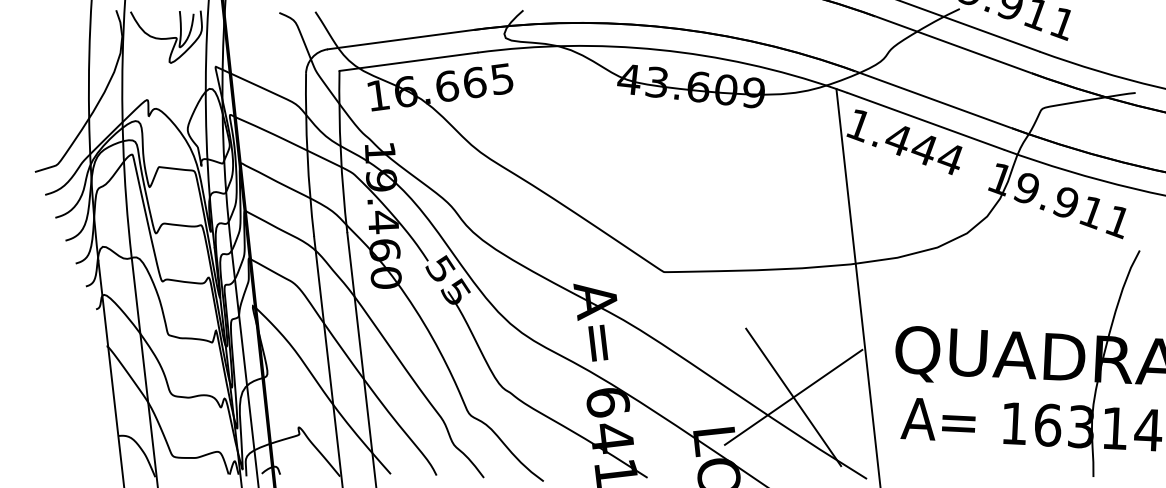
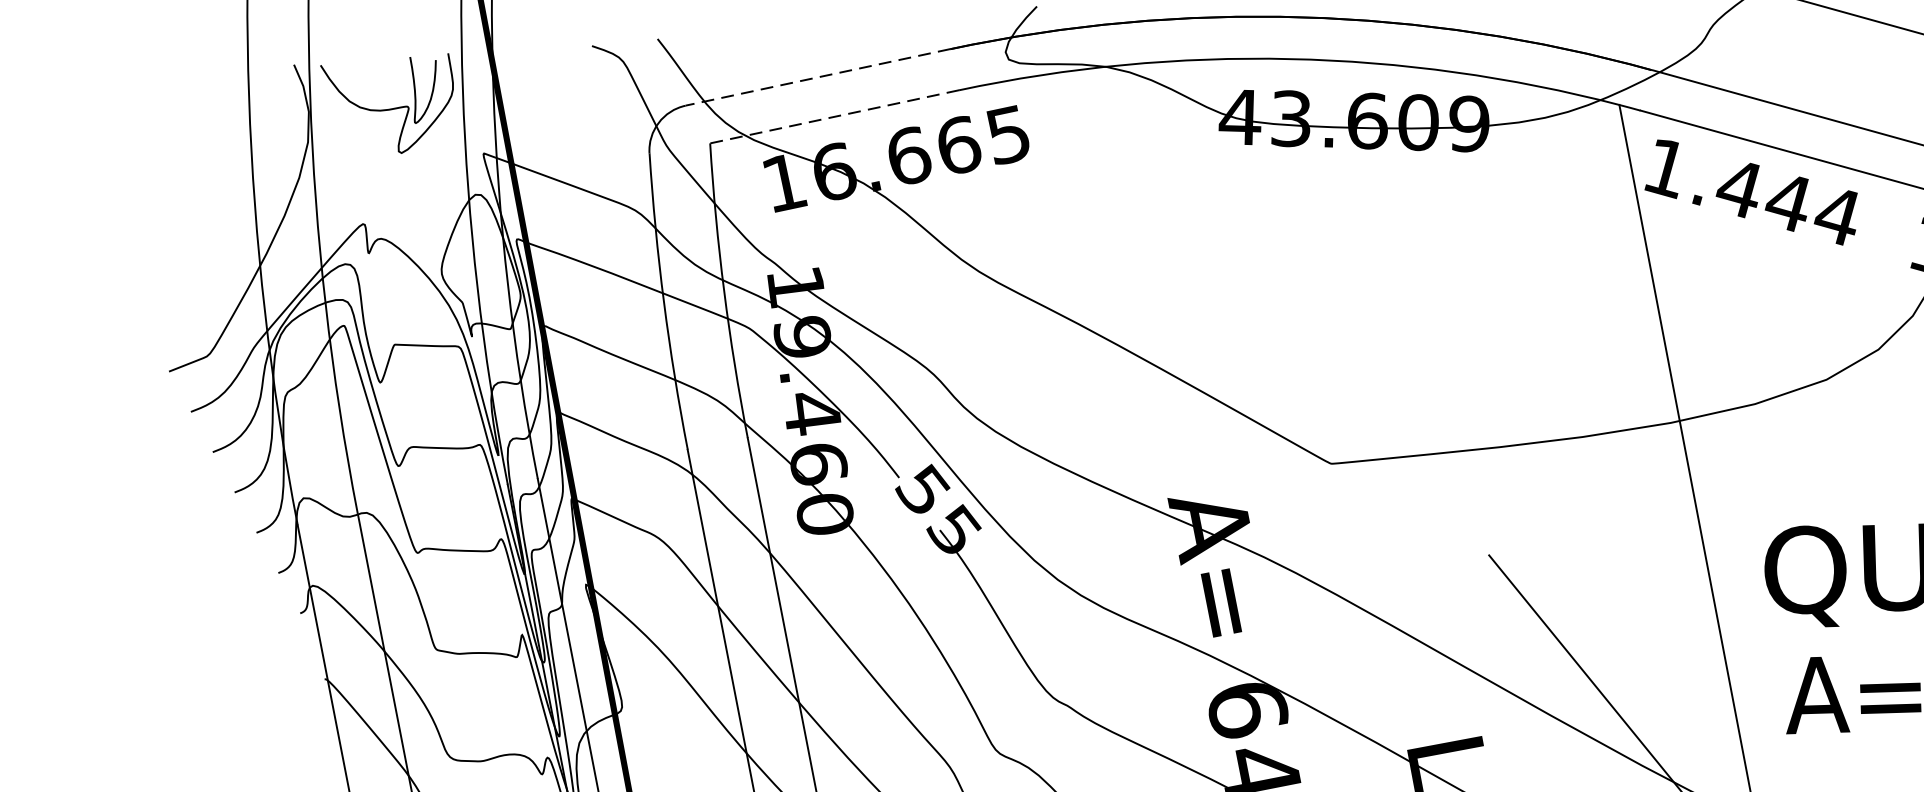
line: (401, 39) -> (818, 77), solid -> dashed
line: (408, 61) -> (834, 116), solid -> dashed
line: (793, 396) -> (1585, 672), removed

